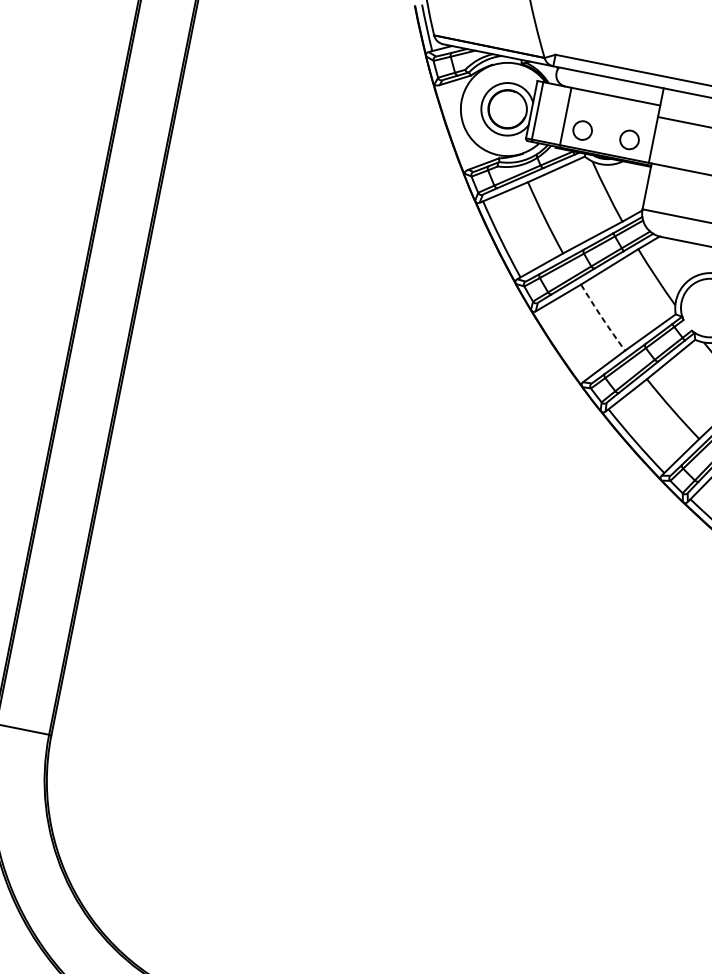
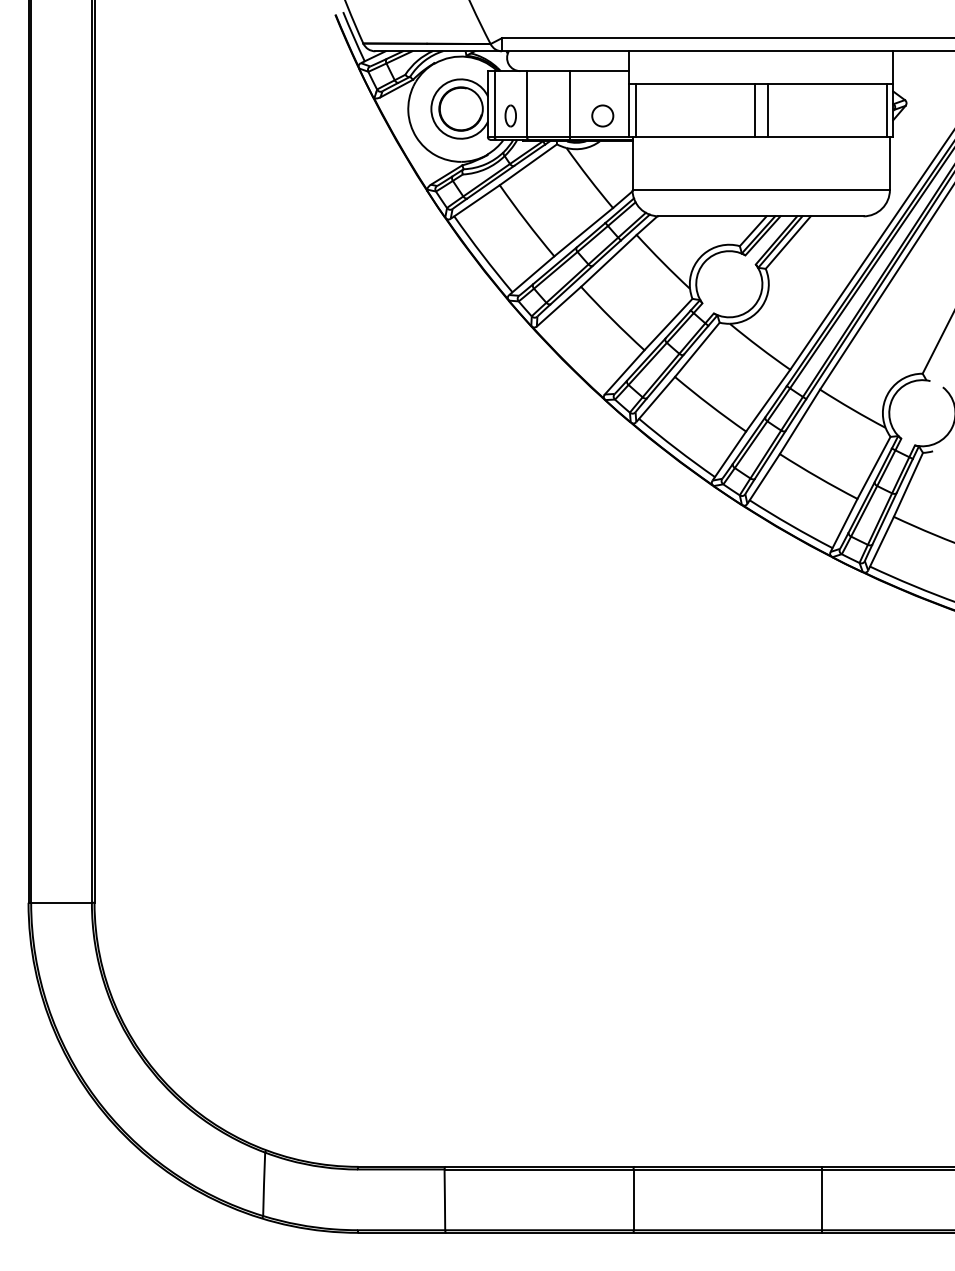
part: (549, 123) -> (510, 115), added
line: (603, 125) -> (570, 105), added
circle: (582, 130) -> (548, 115), removed
line: (658, 140) -> (635, 110), added
arc: (602, 318) -> (612, 319), dashed -> solid

